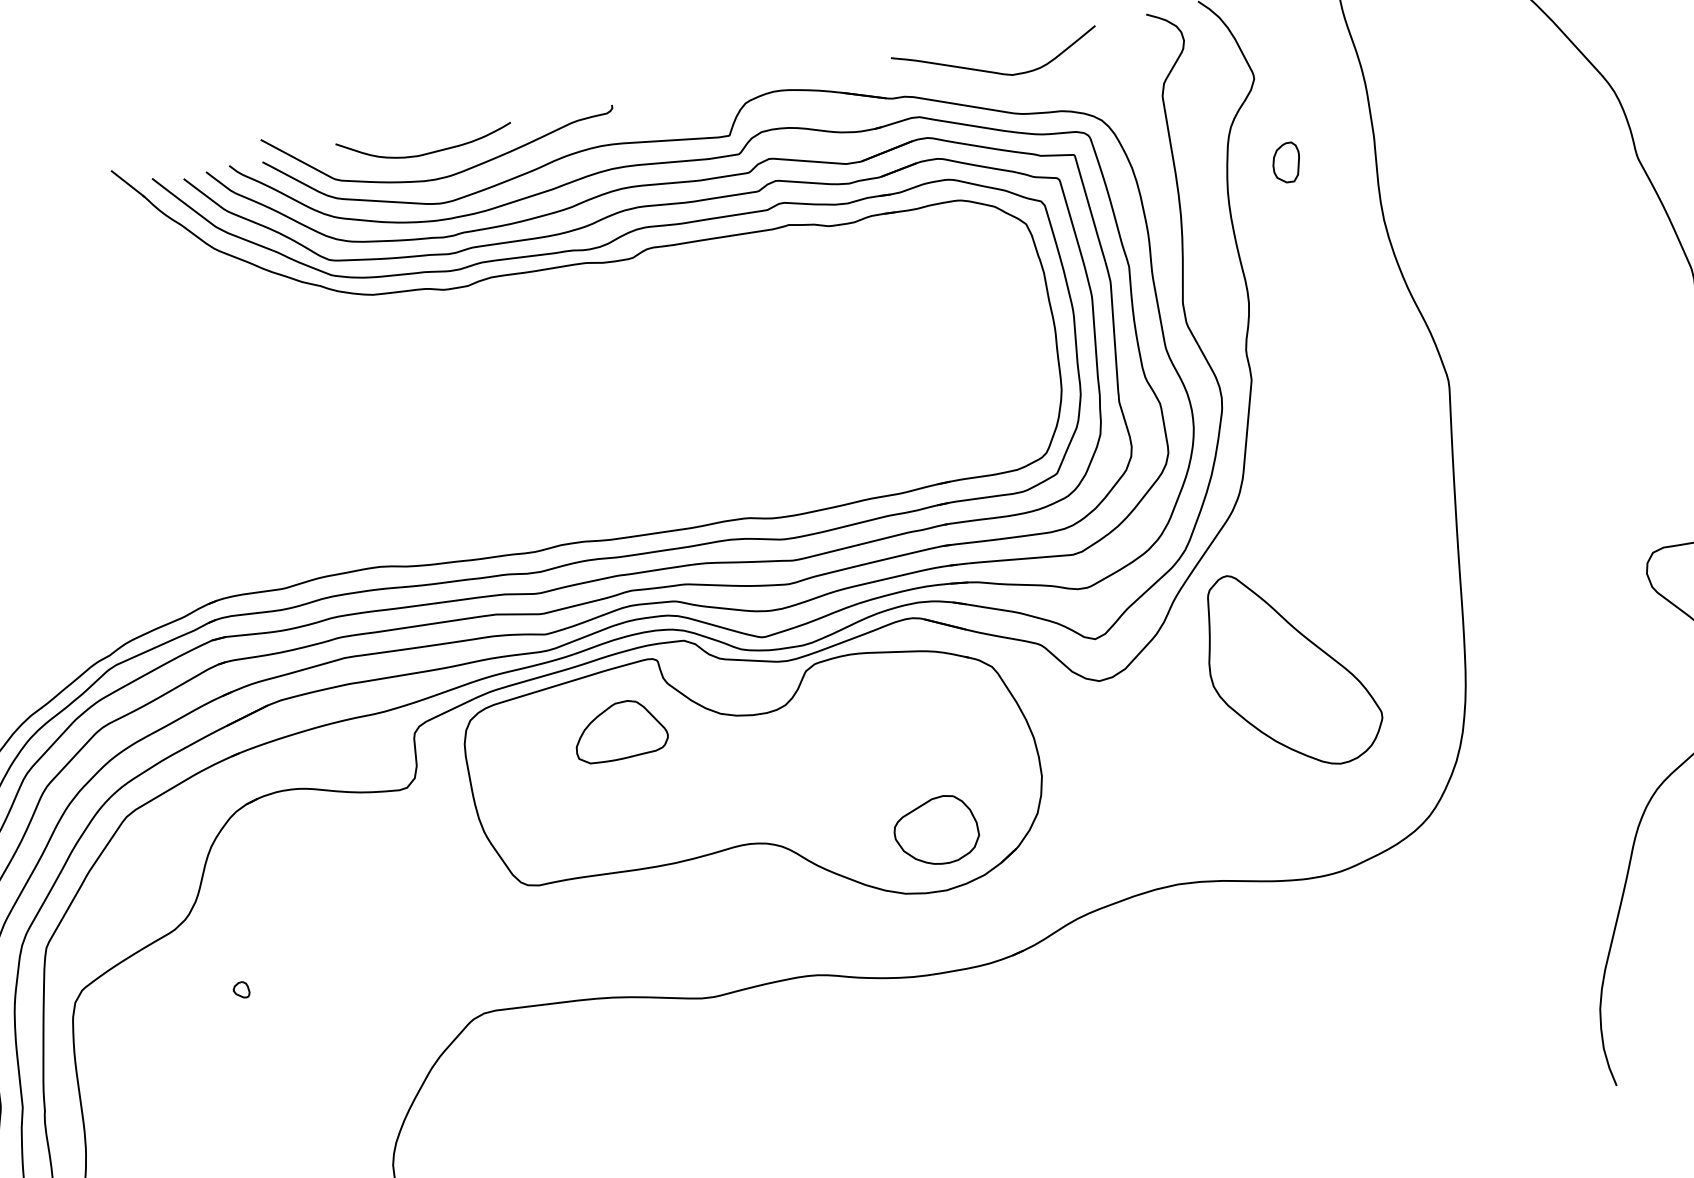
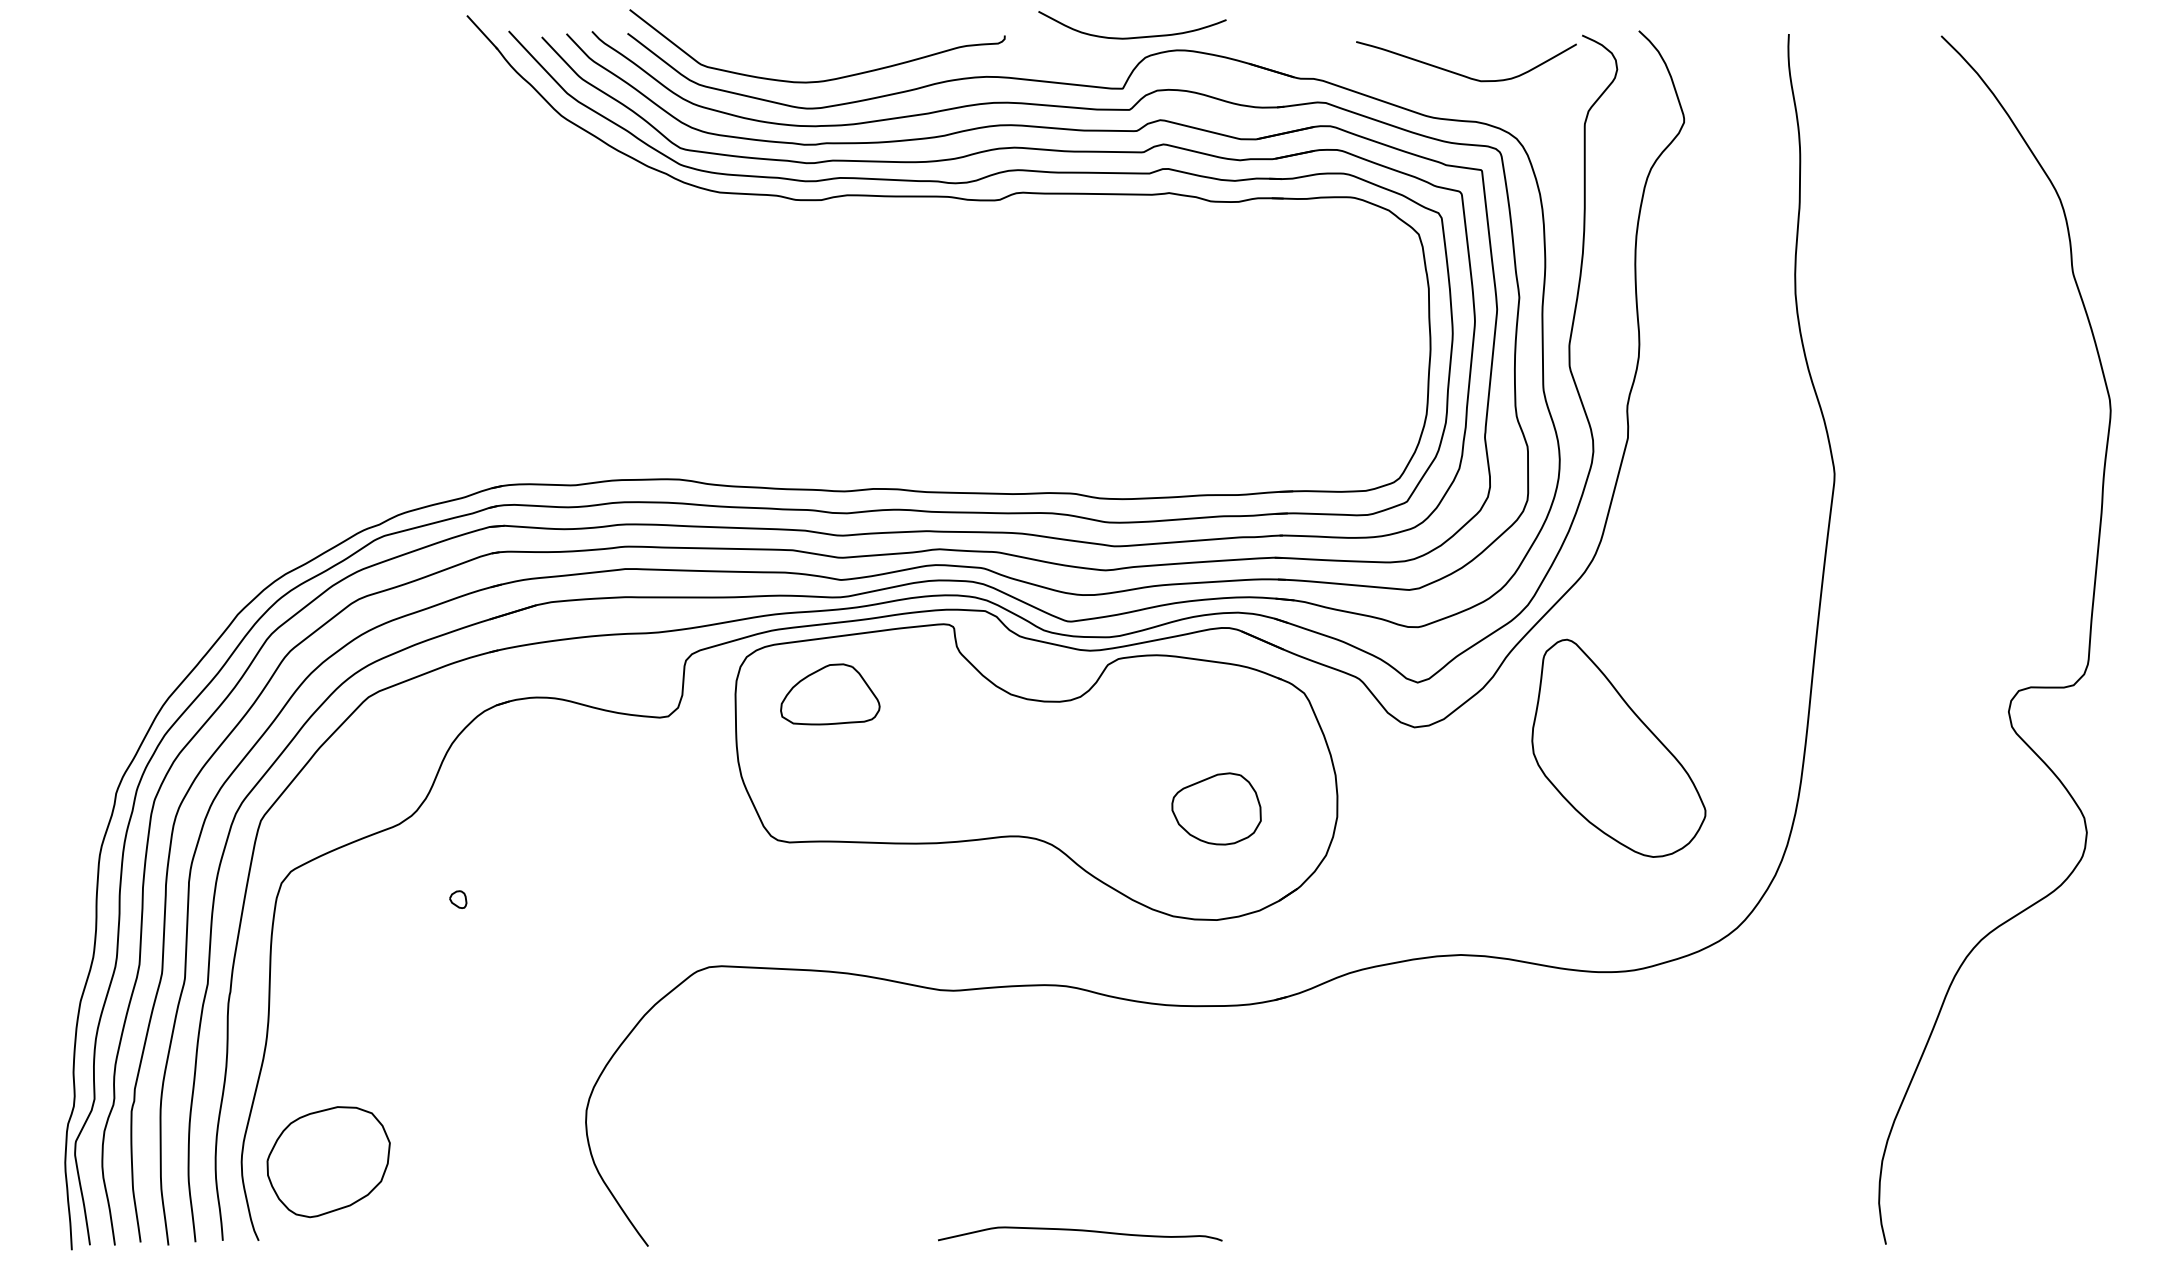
curve: (994, 71) -> (1462, 74), moved
curve: (430, 151) -> (1136, 36), moved
part: (1285, 162) -> (1702, 215), removed
part: (620, 730) -> (830, 694), moved
part: (936, 830) -> (1216, 808), moved

